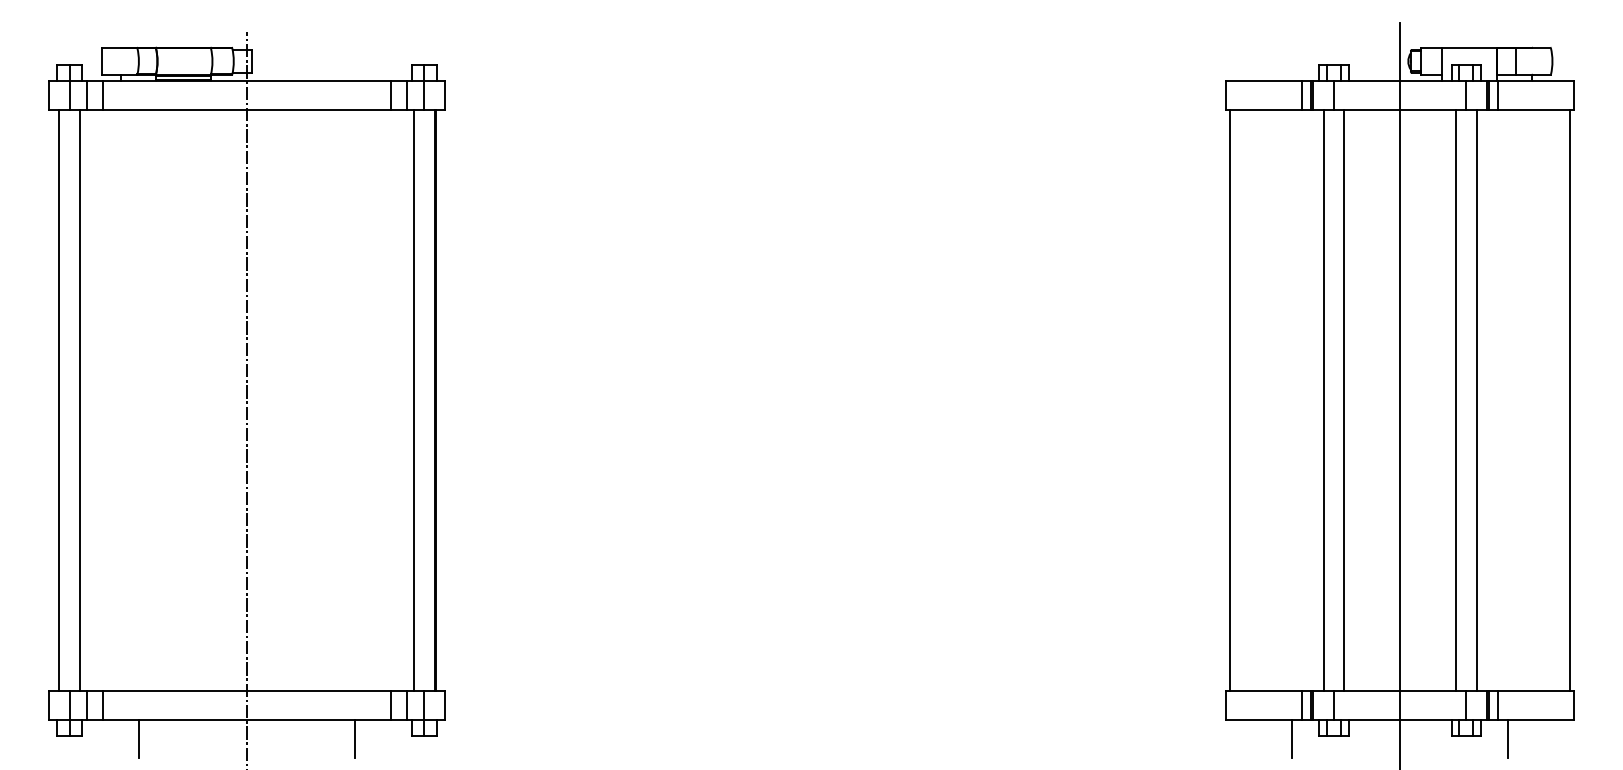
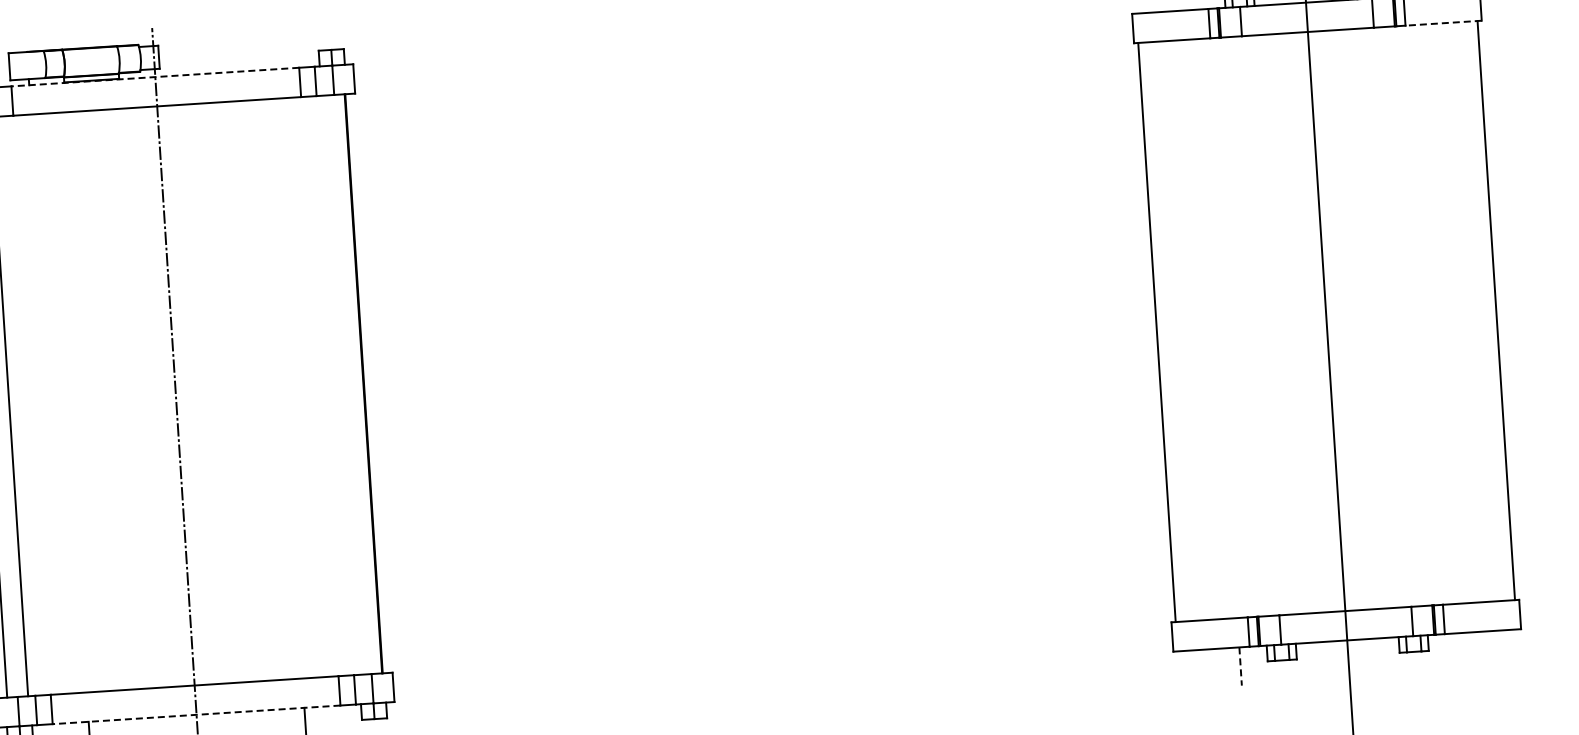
line: (246, 80) -> (154, 76), solid -> dashed
line: (1535, 110) -> (1443, 23), solid -> dashed
line: (413, 400) -> (342, 385), removed
line: (1323, 400) -> (1250, 326), removed
line: (1344, 400) -> (1271, 325), removed
line: (1455, 400) -> (1381, 317), removed
line: (1476, 400) -> (1402, 316), removed
line: (246, 720) -> (196, 715), solid -> dashed
line: (1292, 739) -> (1241, 666), solid -> dashed
line: (1508, 739) -> (1456, 652), removed

